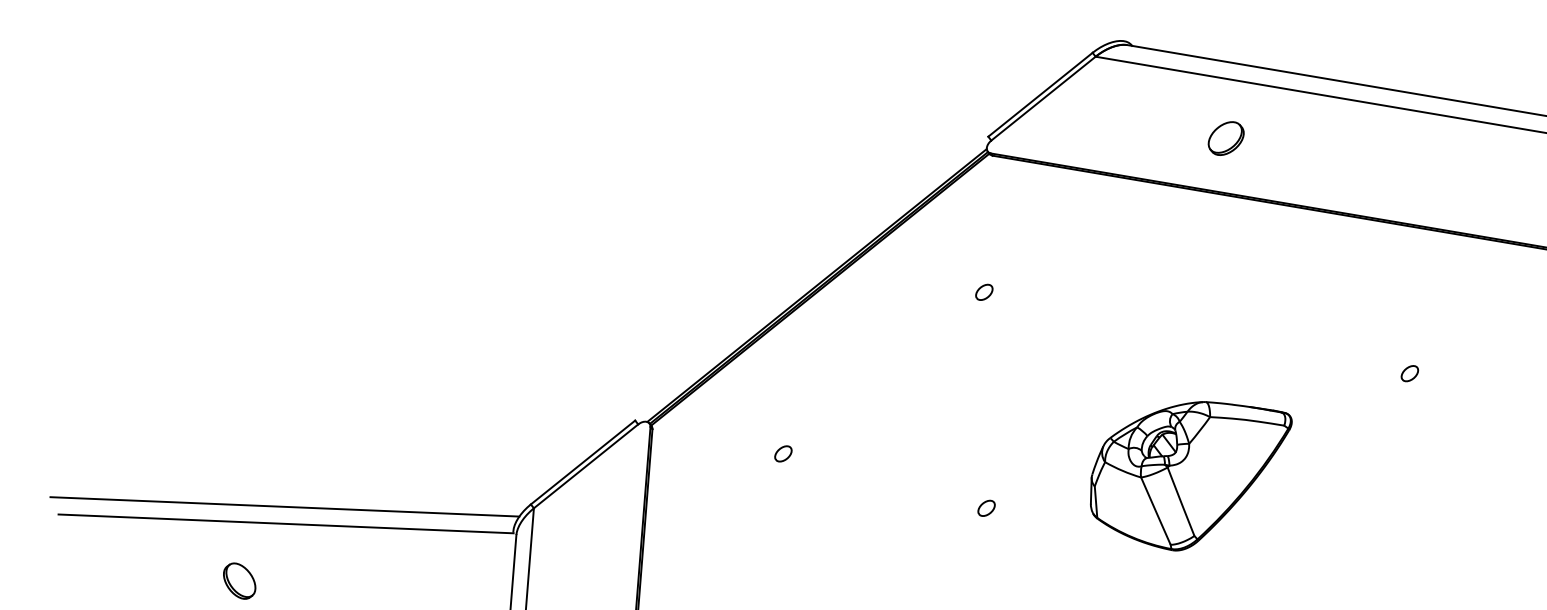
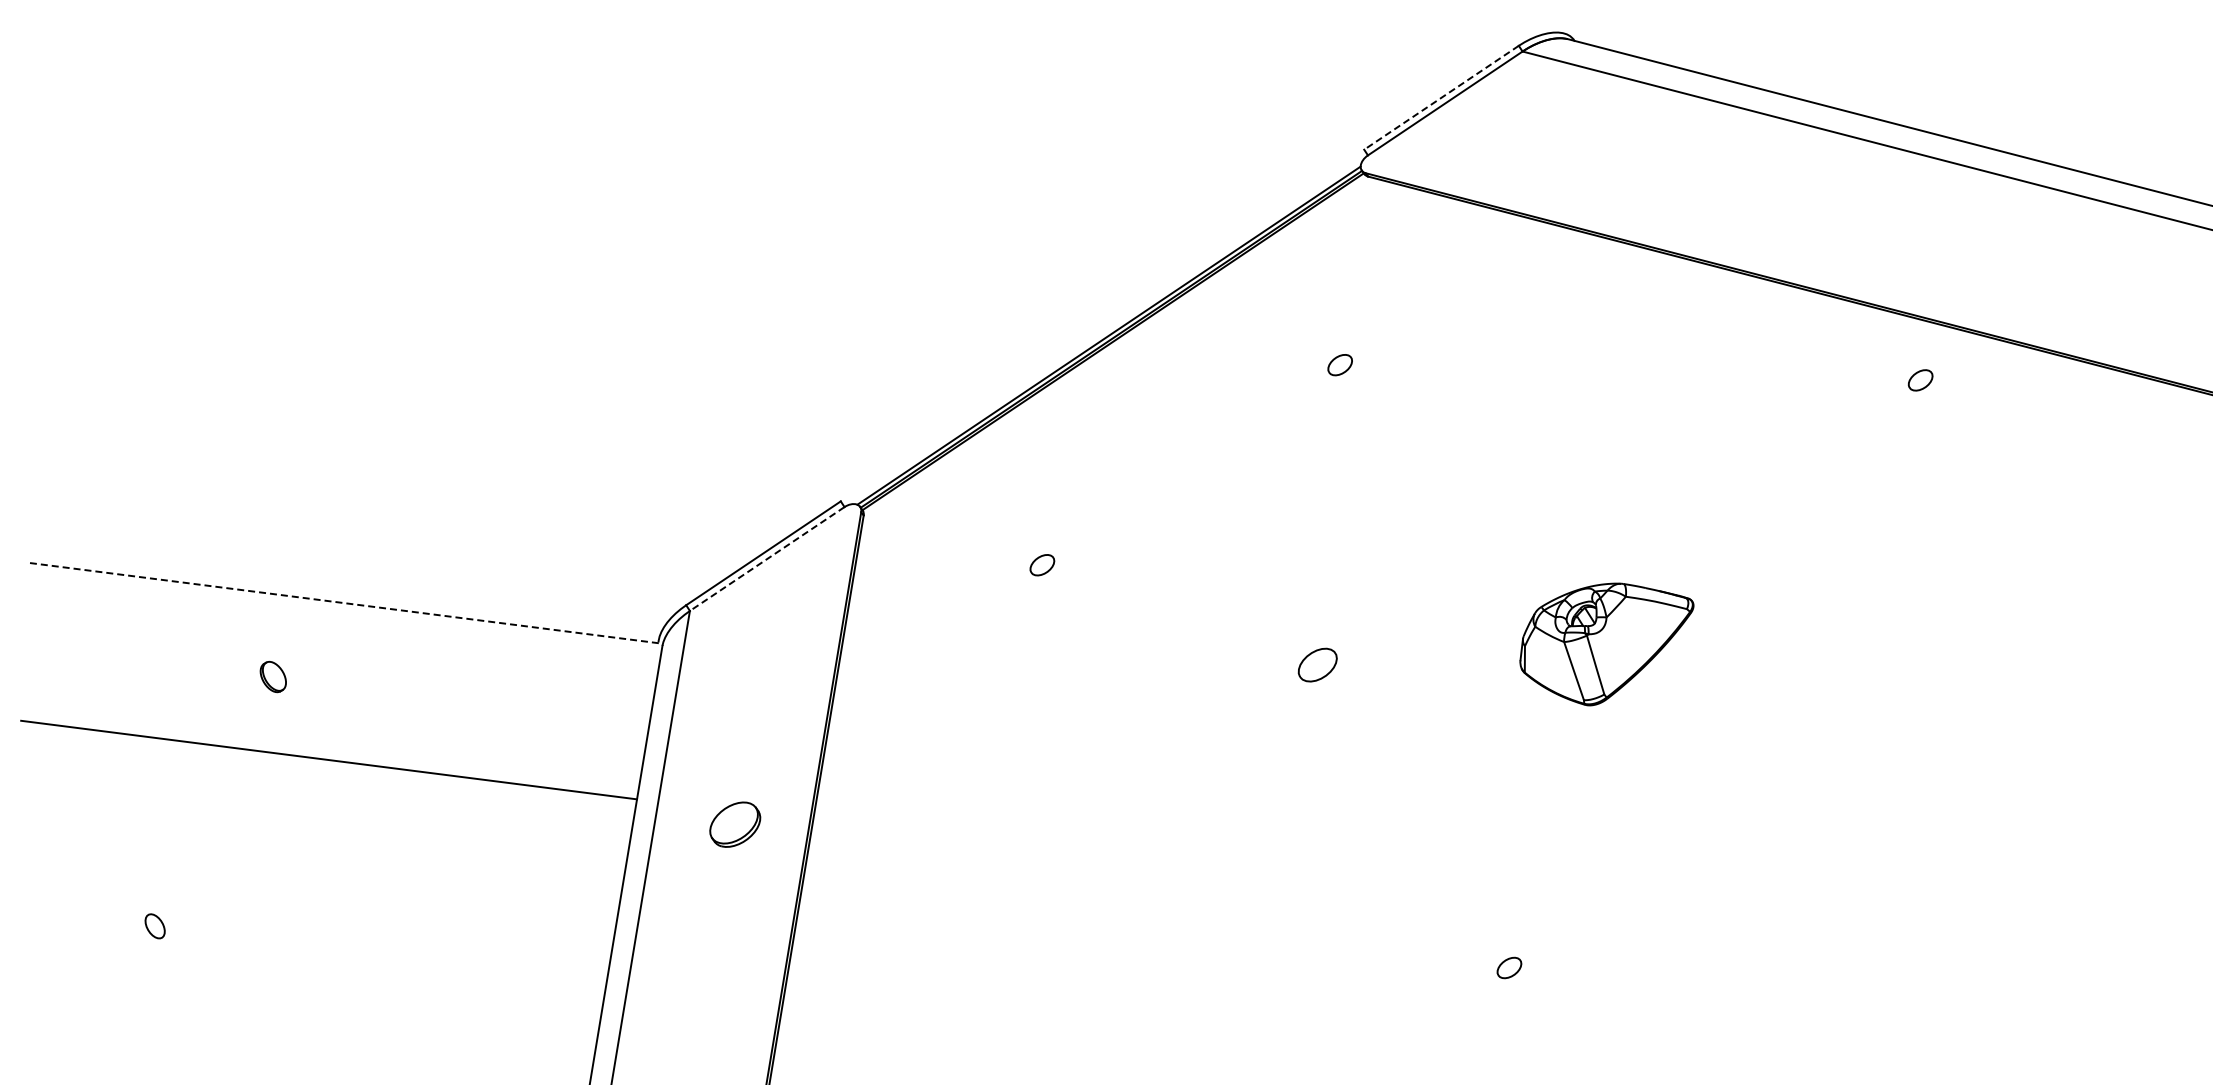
line: (1040, 95) -> (1441, 98), solid -> dashed
part: (1225, 138) -> (1693, 180), removed
part: (1409, 373) -> (1920, 380), moved
line: (585, 466) -> (766, 559), solid -> dashed
part: (1192, 476) -> (1606, 644), size x0.6
line: (284, 506) -> (344, 579), removed
part: (986, 508) -> (1317, 664), size x1.6
line: (286, 524) -> (344, 603), solid -> dashed
part: (239, 580) -> (273, 676), size x0.6

